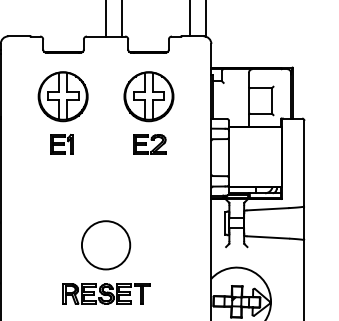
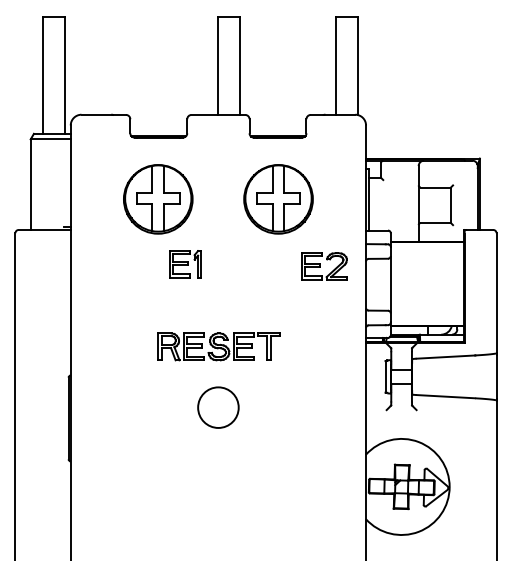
part: (61, 144) -> (185, 264), moved
part: (149, 144) -> (324, 266), moved
circle: (106, 245) -> (218, 407), size x0.6
part: (106, 293) -> (218, 346), moved

